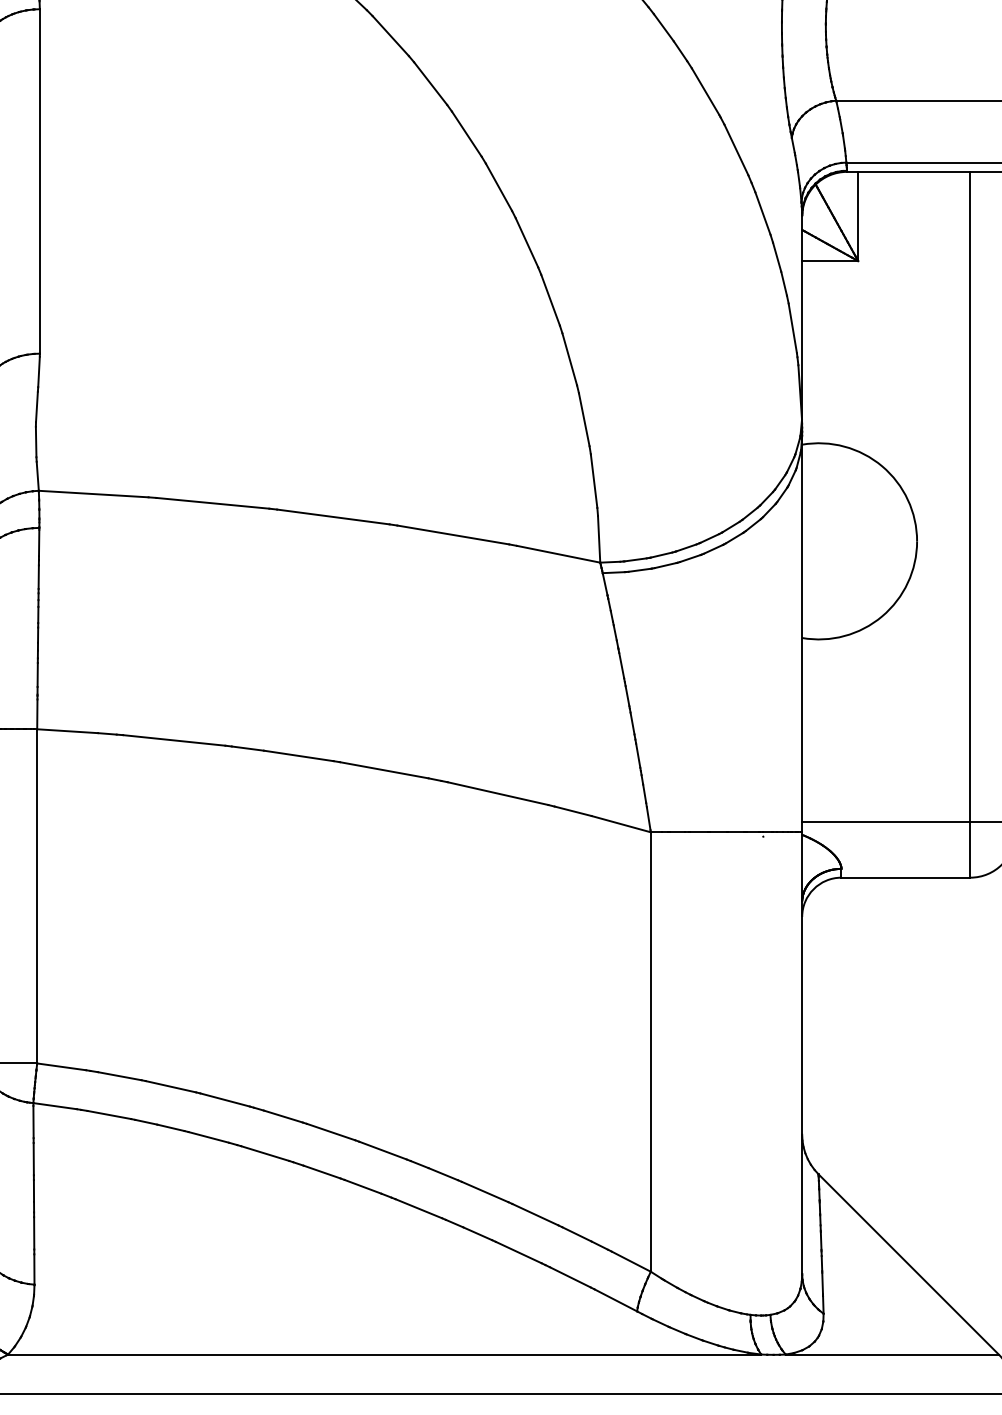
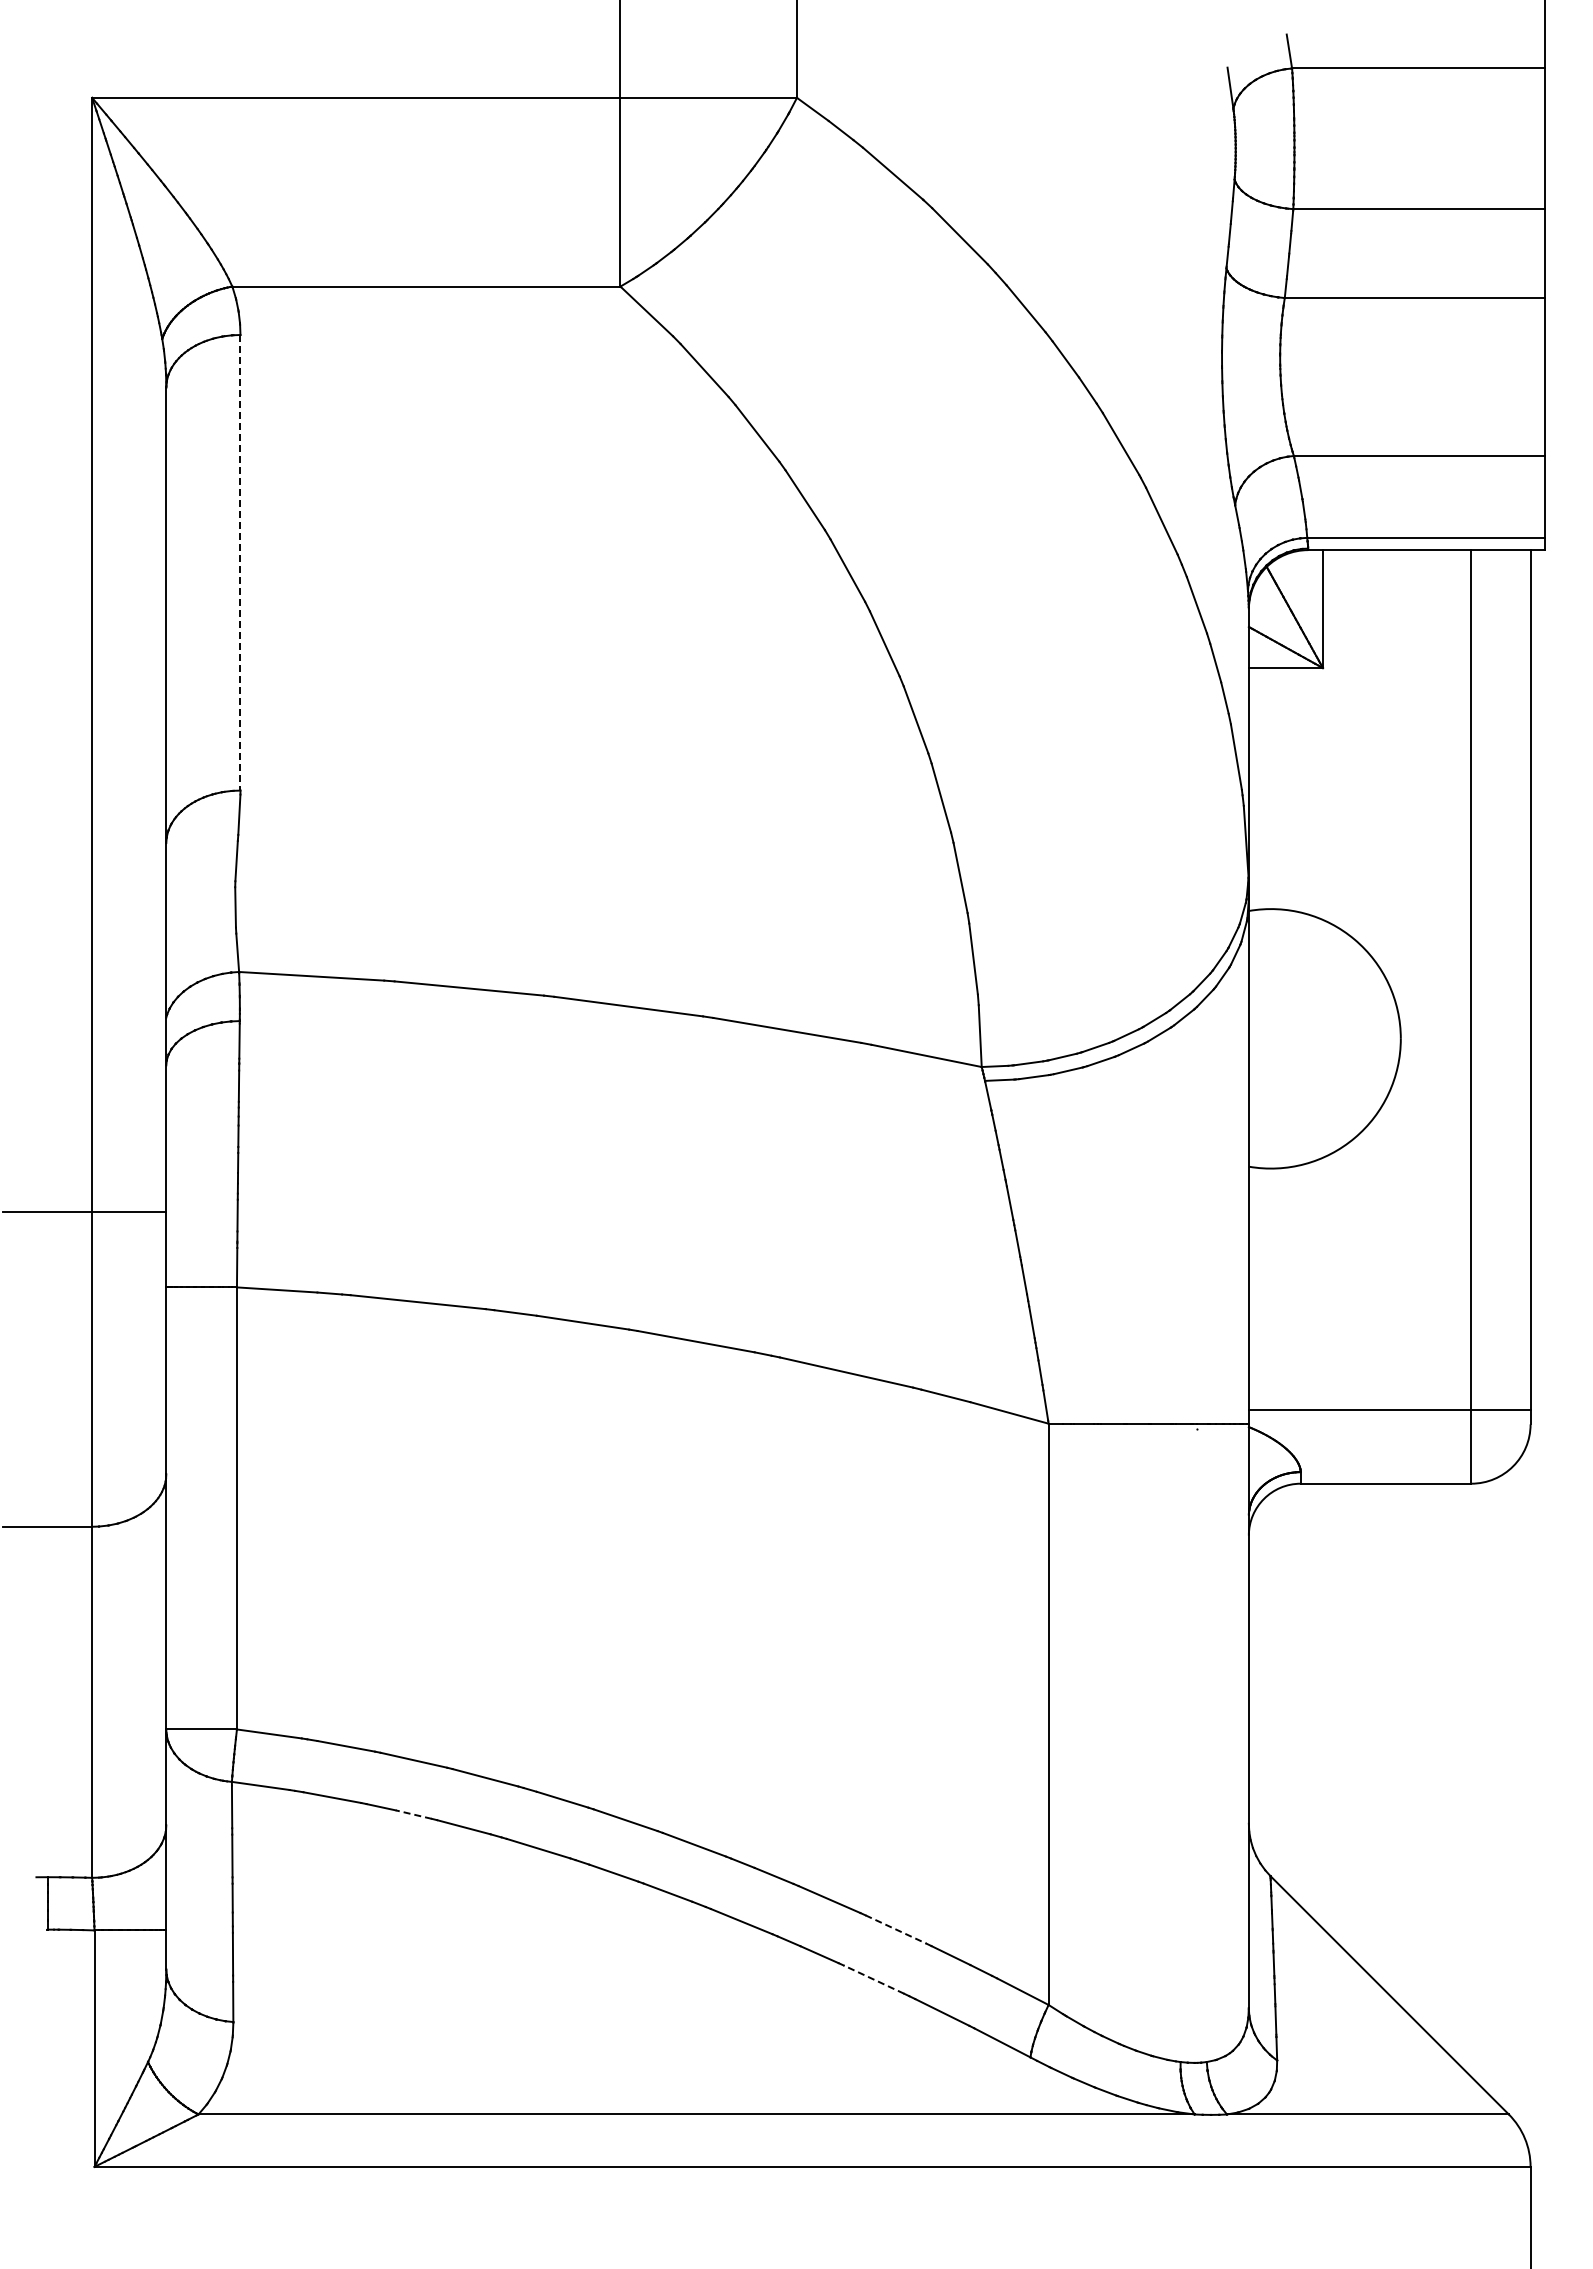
line: (39, 181) -> (240, 562), solid -> dashed
line: (170, 1127) -> (413, 1814), solid -> dashed
line: (535, 1214) -> (896, 1929), solid -> dashed
line: (518, 1252) -> (873, 1979), solid -> dashed

